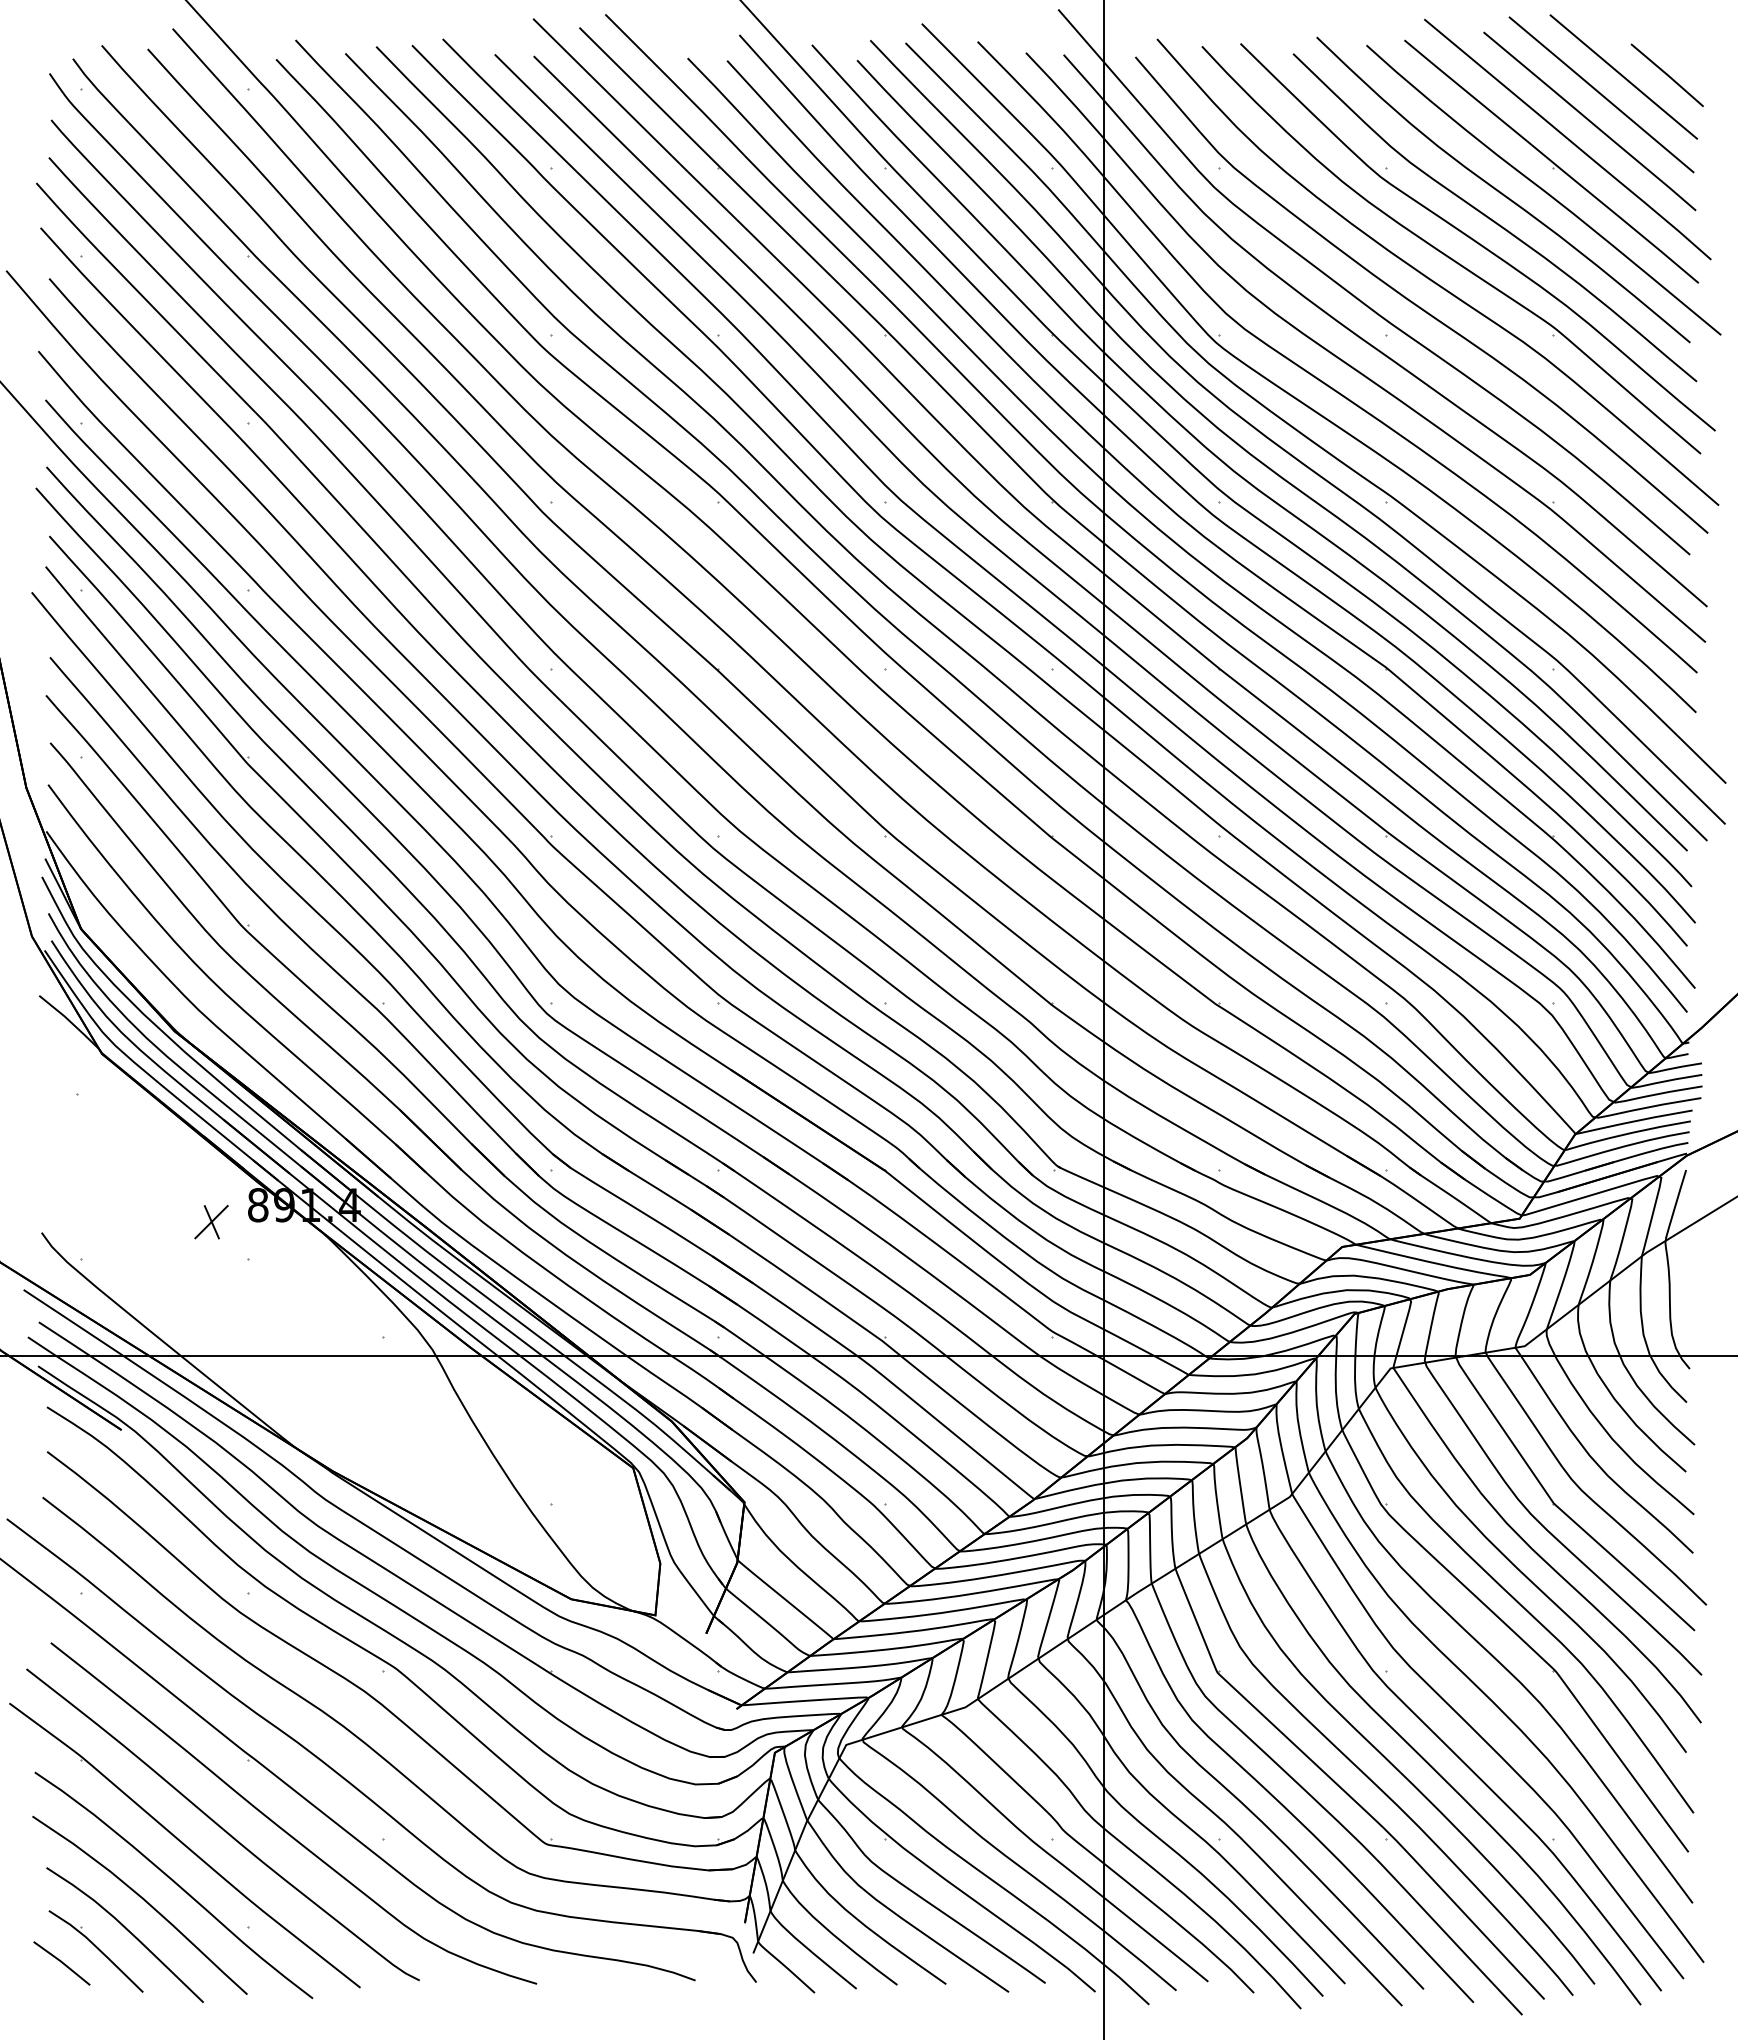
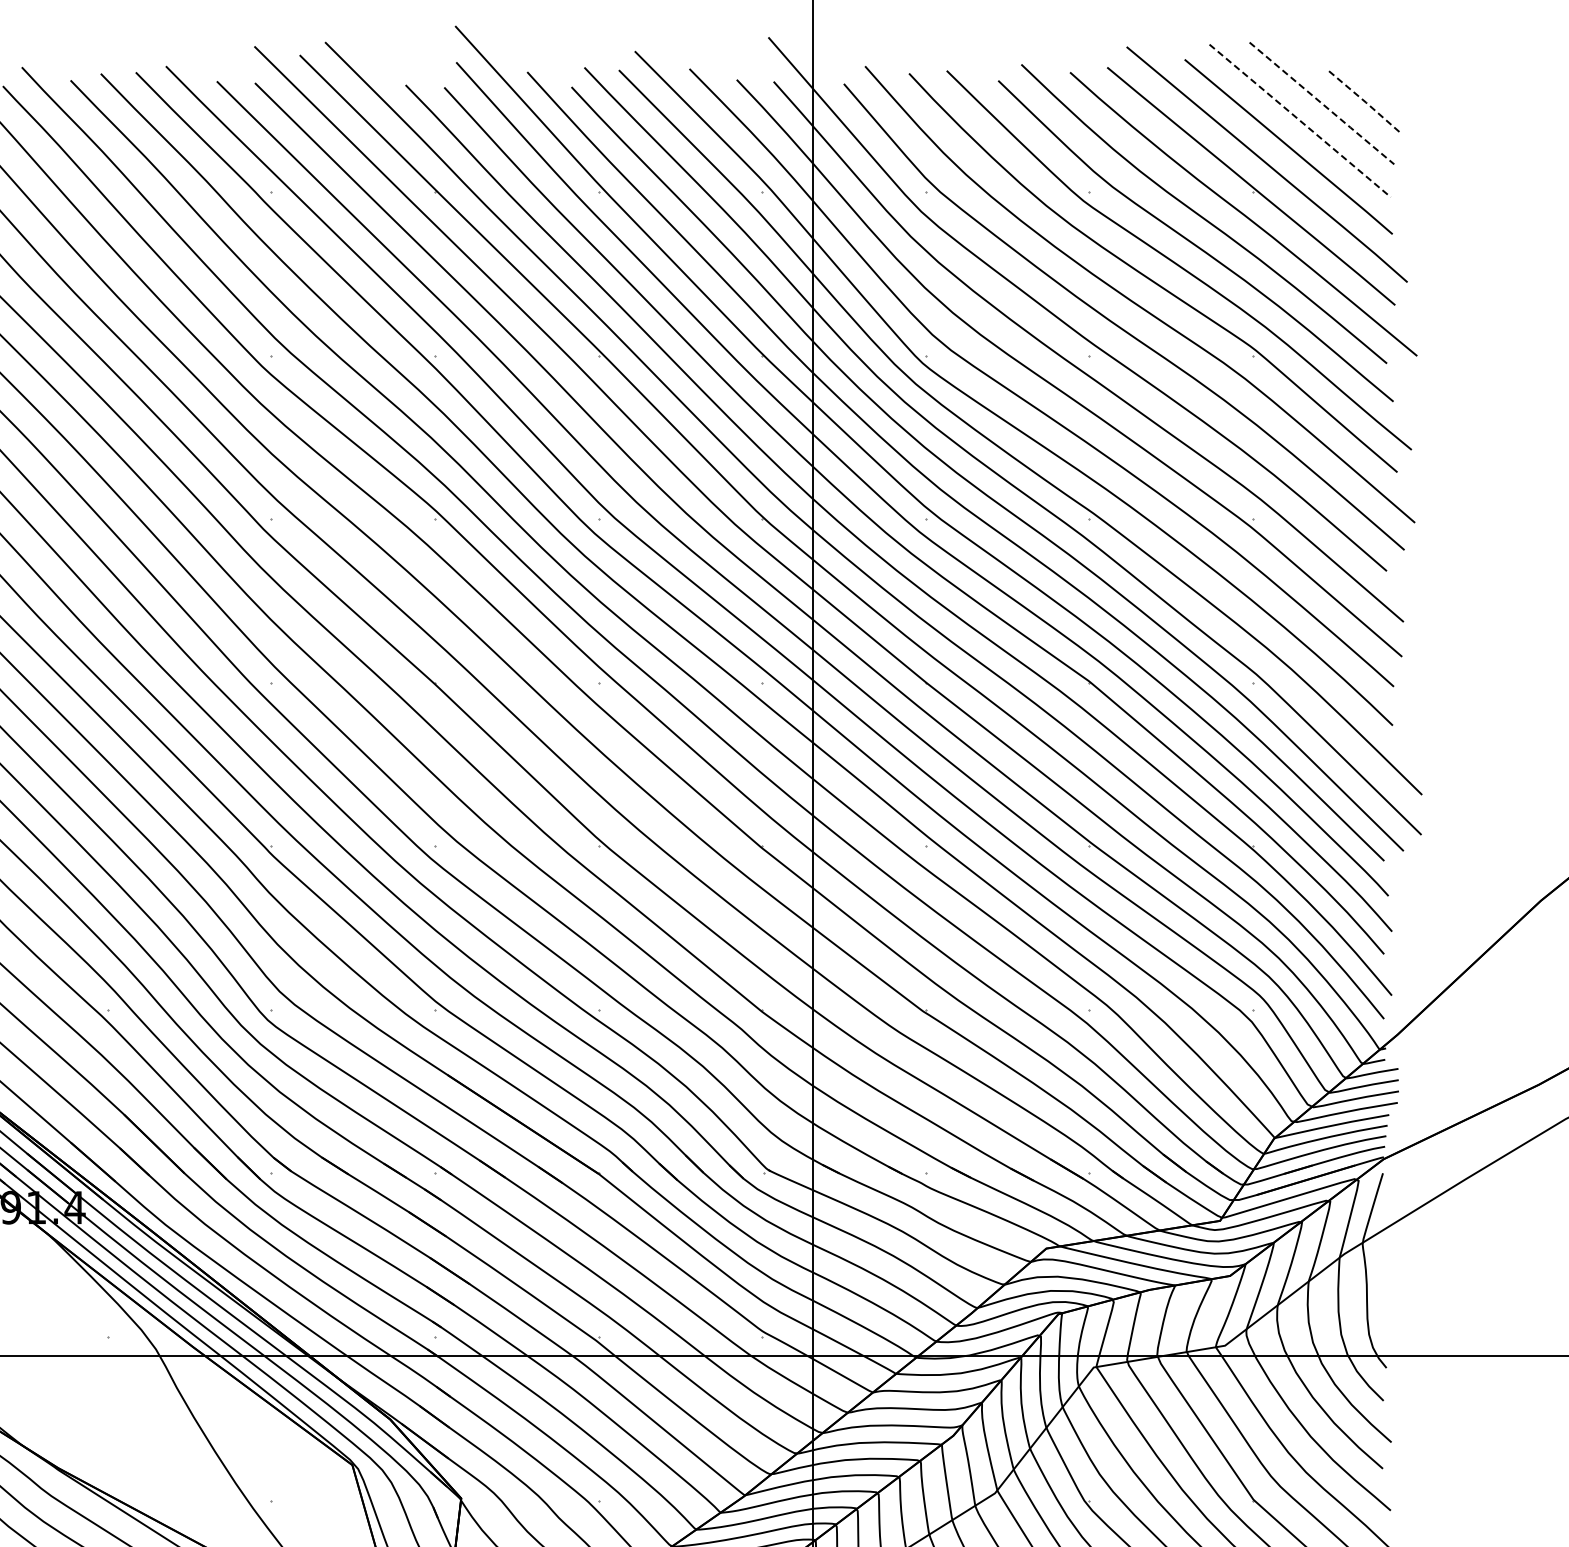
line: (1668, 75) -> (1365, 101), solid -> dashed
line: (1624, 77) -> (1322, 103), solid -> dashed
line: (1601, 94) -> (1300, 120), solid -> dashed

